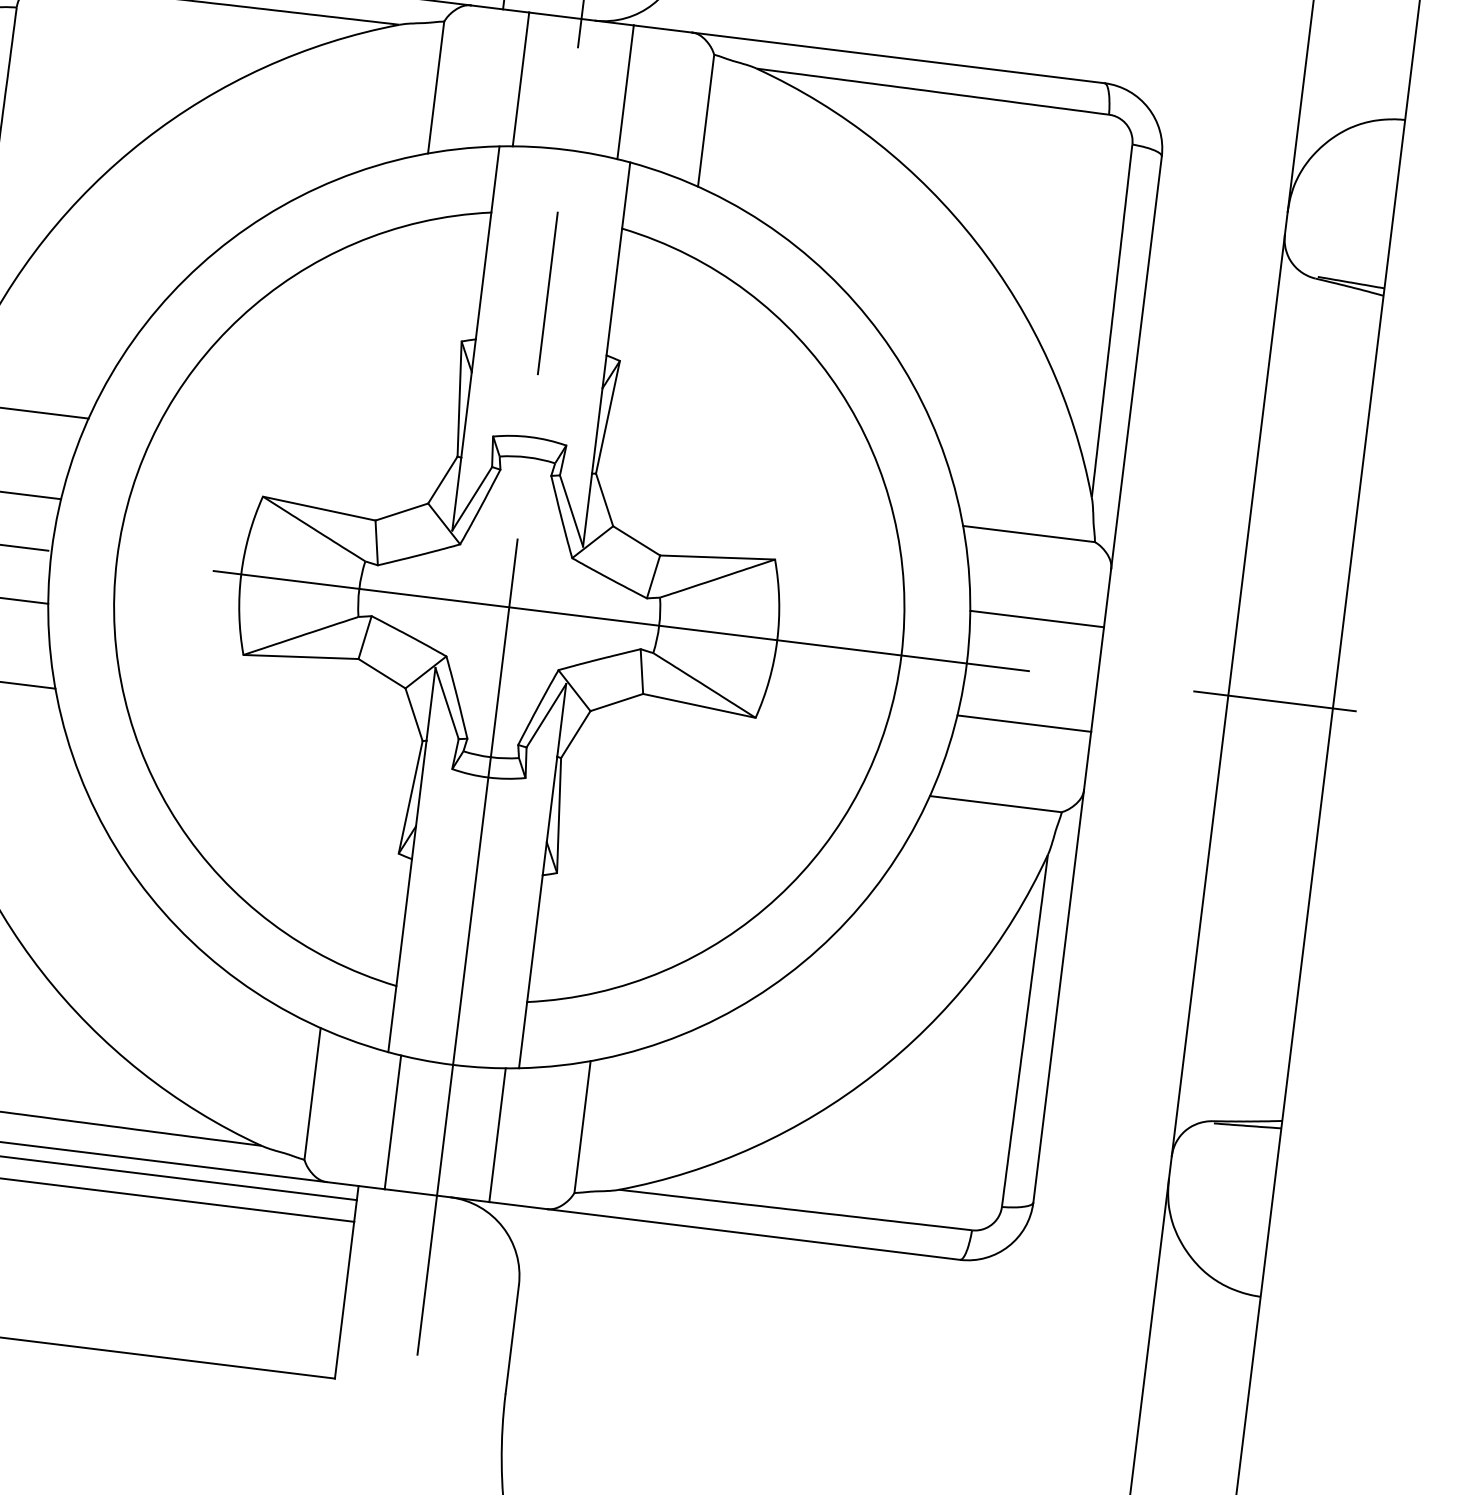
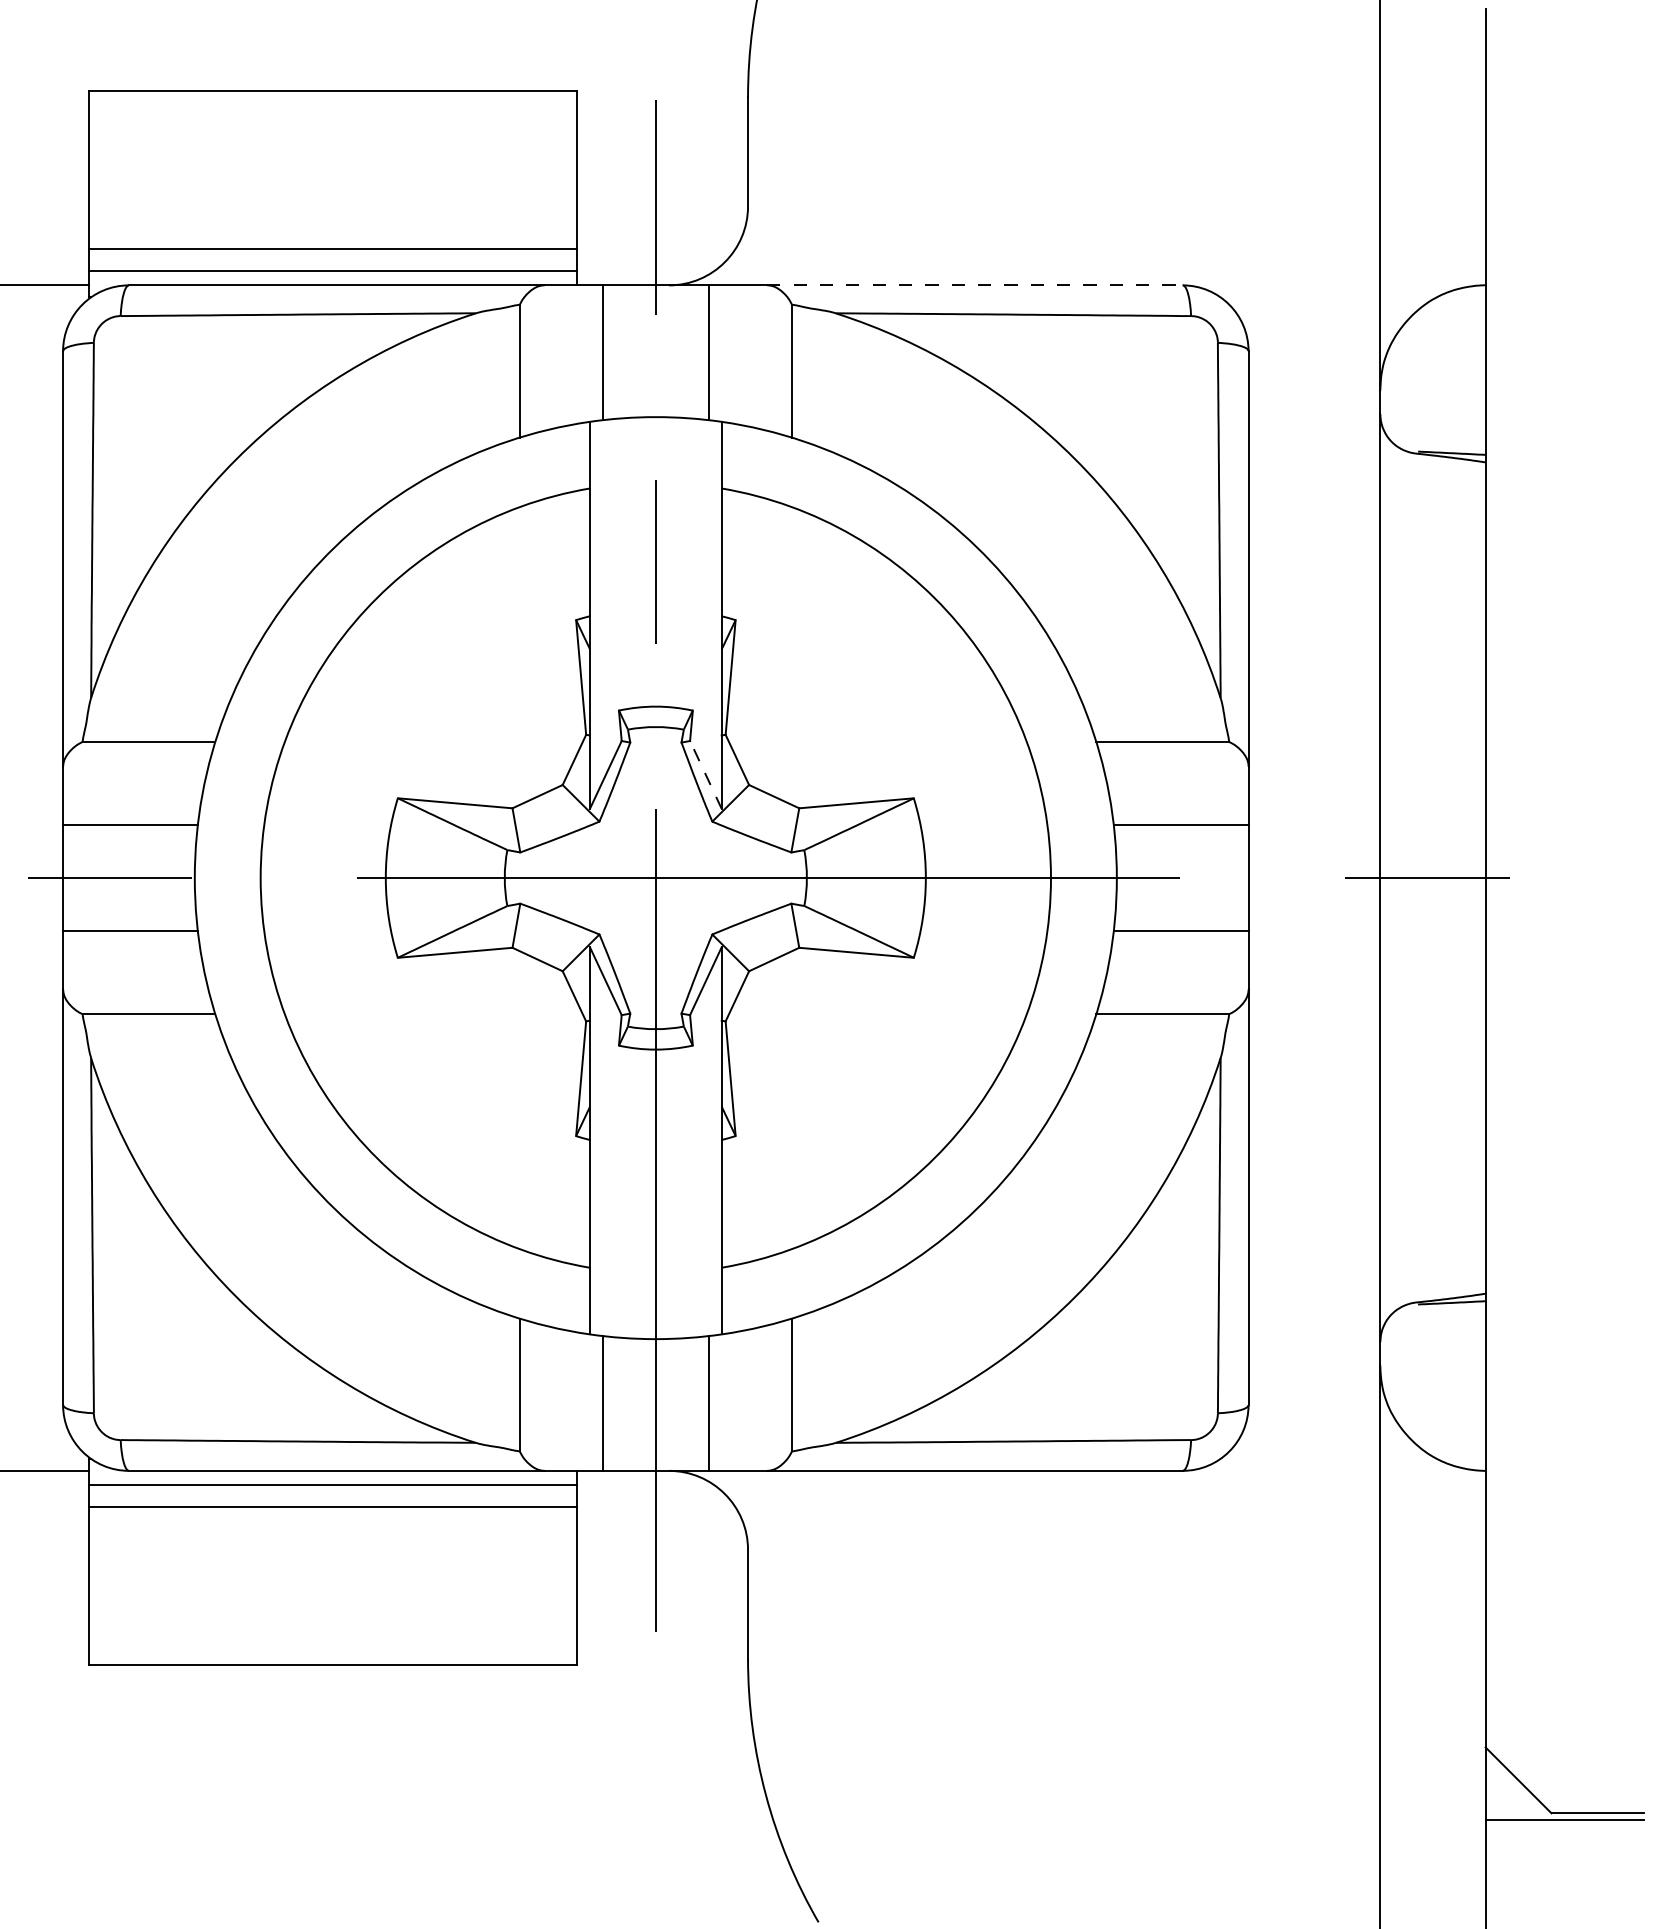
line: (897, 57) -> (974, 285), solid -> dashed
line: (571, 510) -> (705, 774), solid -> dashed

